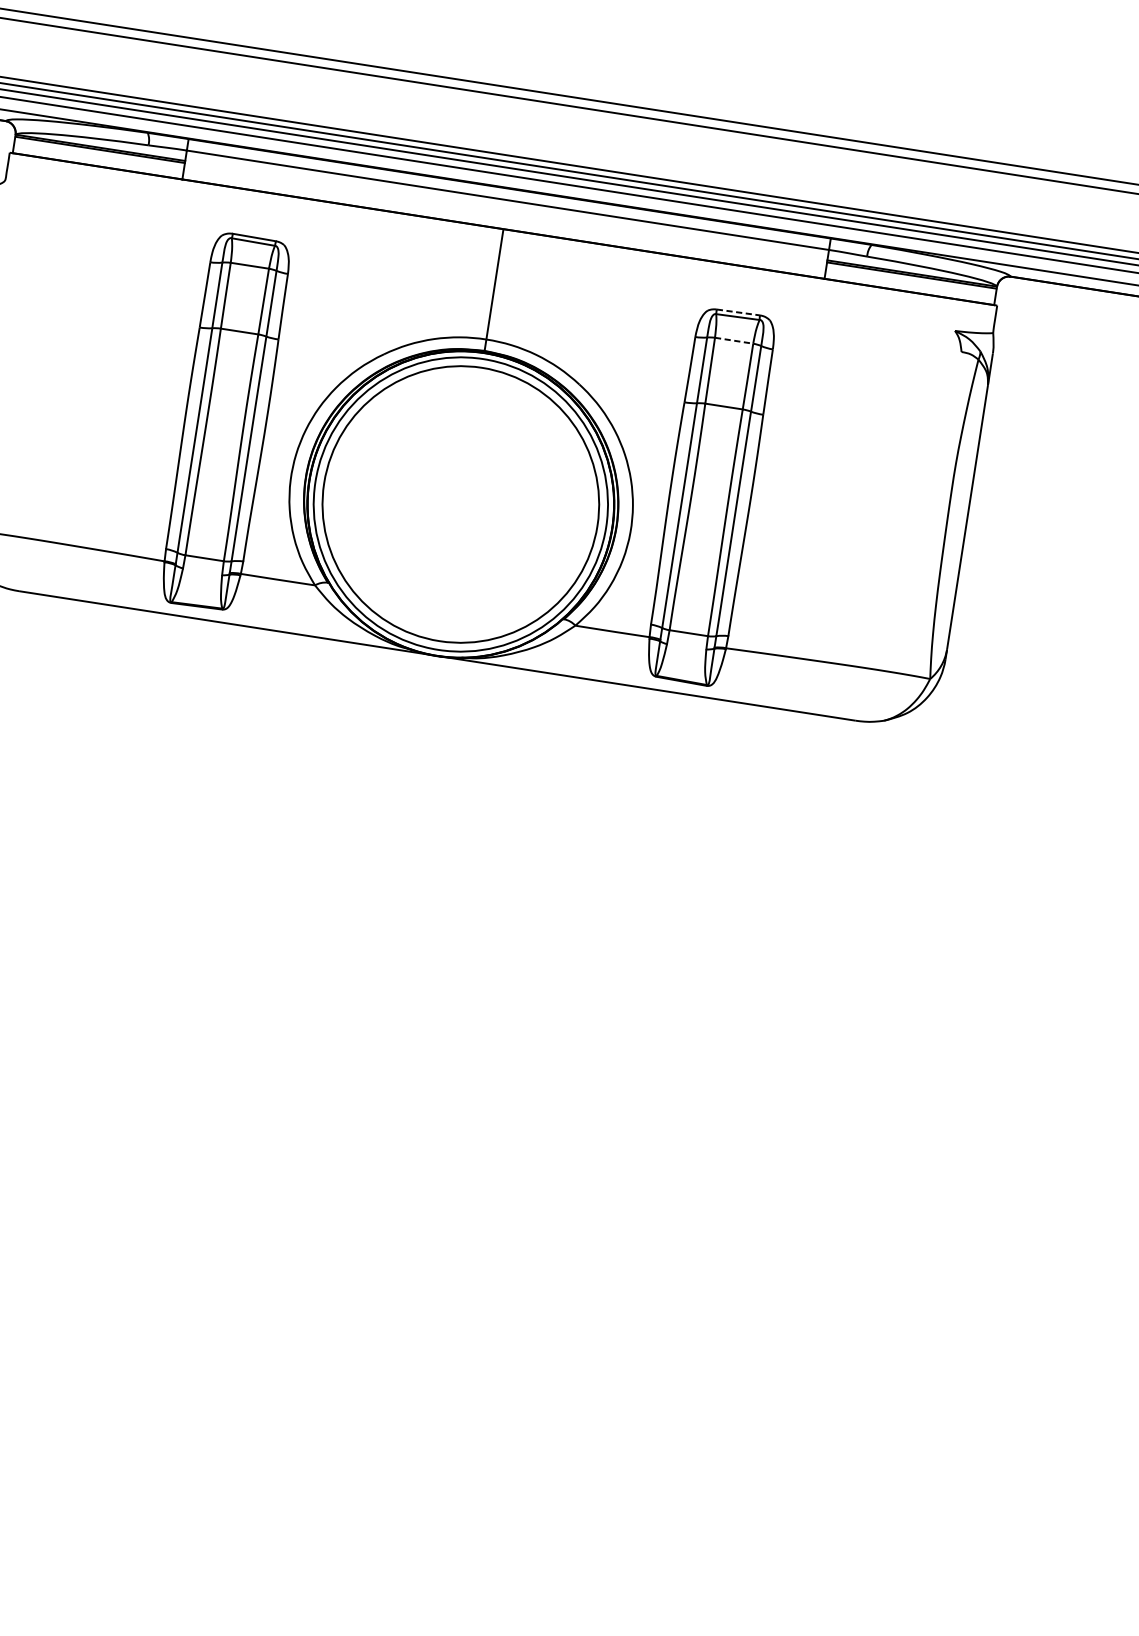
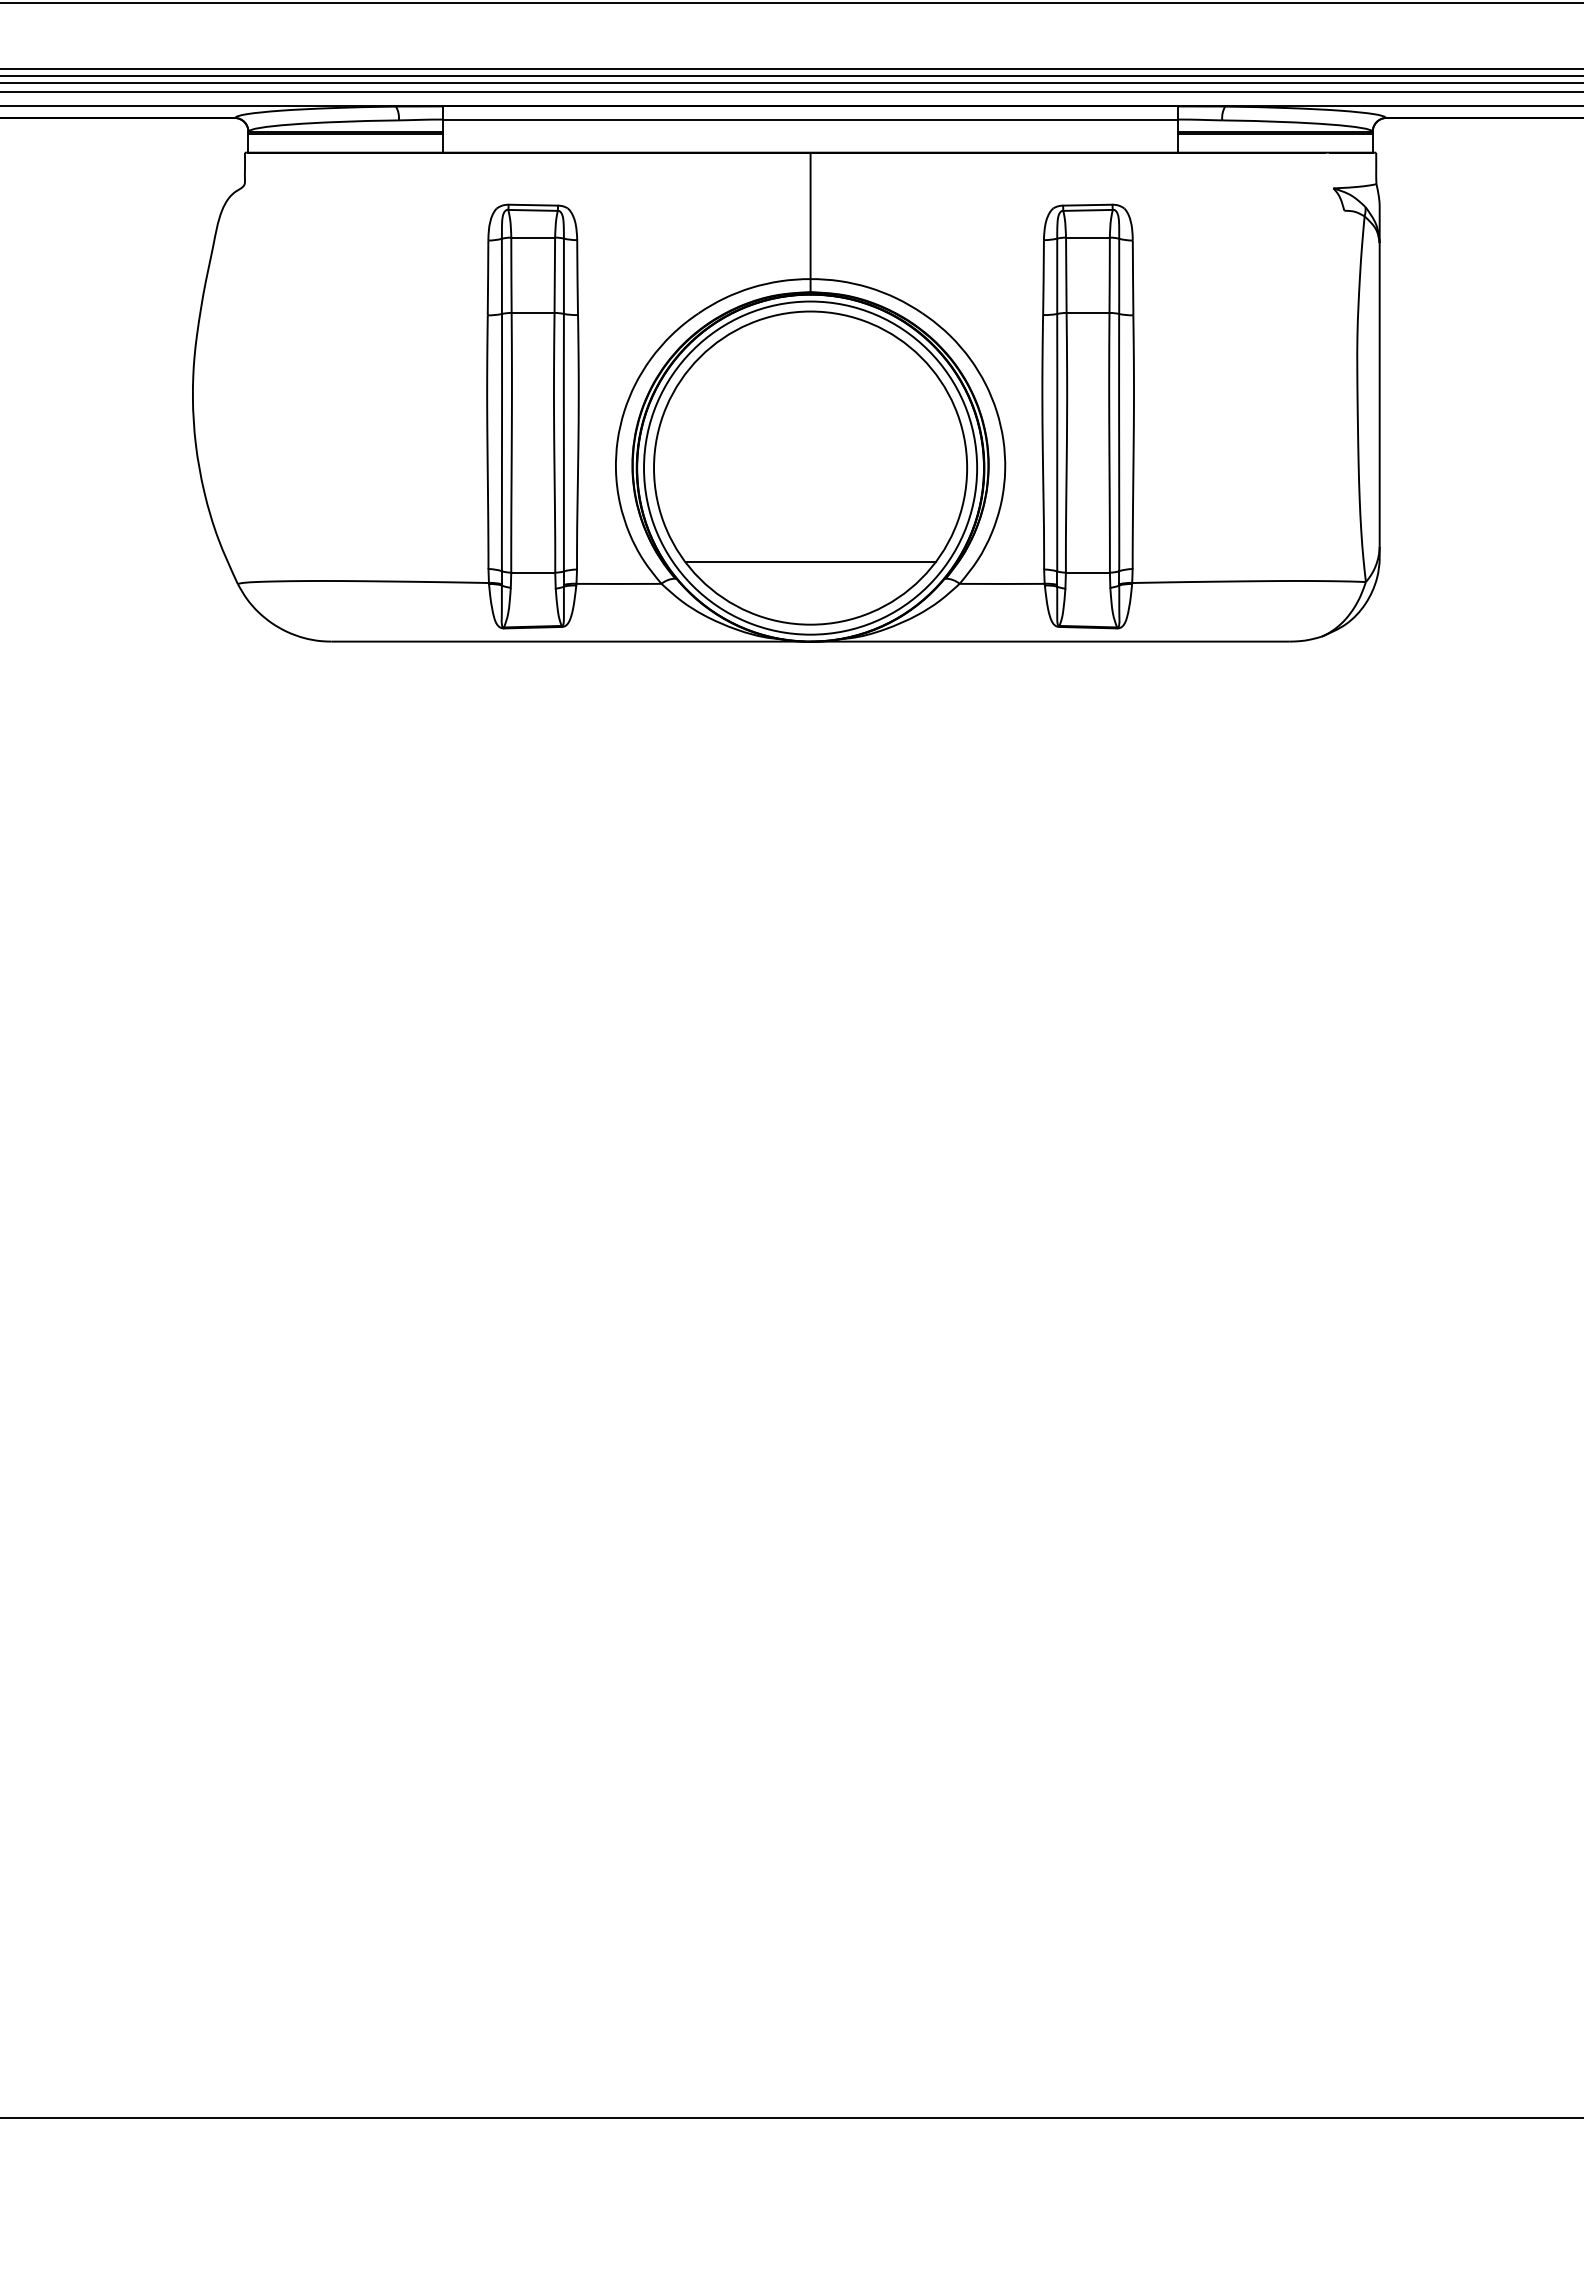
line: (738, 312) -> (1087, 205), dashed -> solid
line: (733, 340) -> (1087, 237), dashed -> solid
line: (448, 586) -> (810, 562), added

